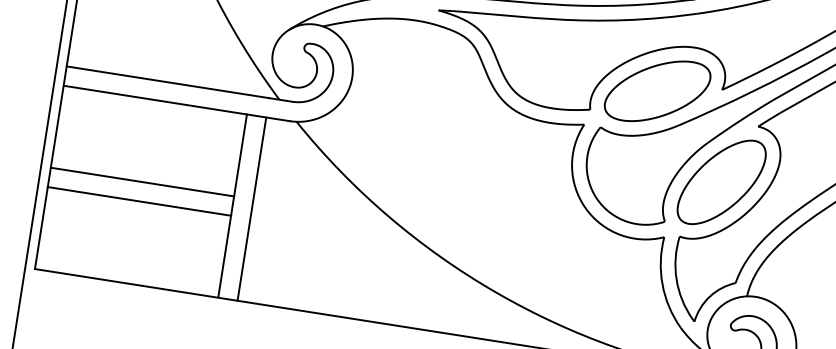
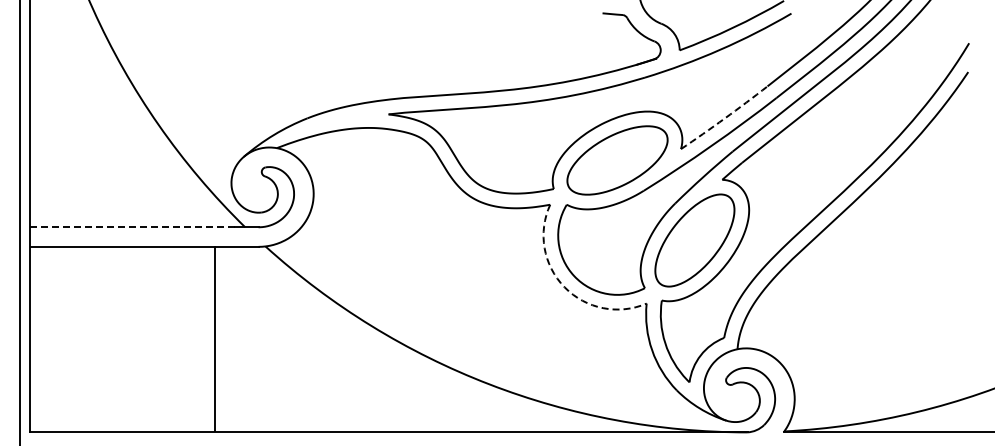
arc: (769, 66) -> (724, 118), solid -> dashed
line: (168, 82) -> (132, 227), solid -> dashed
line: (142, 181) -> (122, 329), removed
line: (139, 201) -> (122, 349), removed
line: (251, 208) -> (234, 339), removed
arc: (585, 208) -> (564, 287), solid -> dashed

